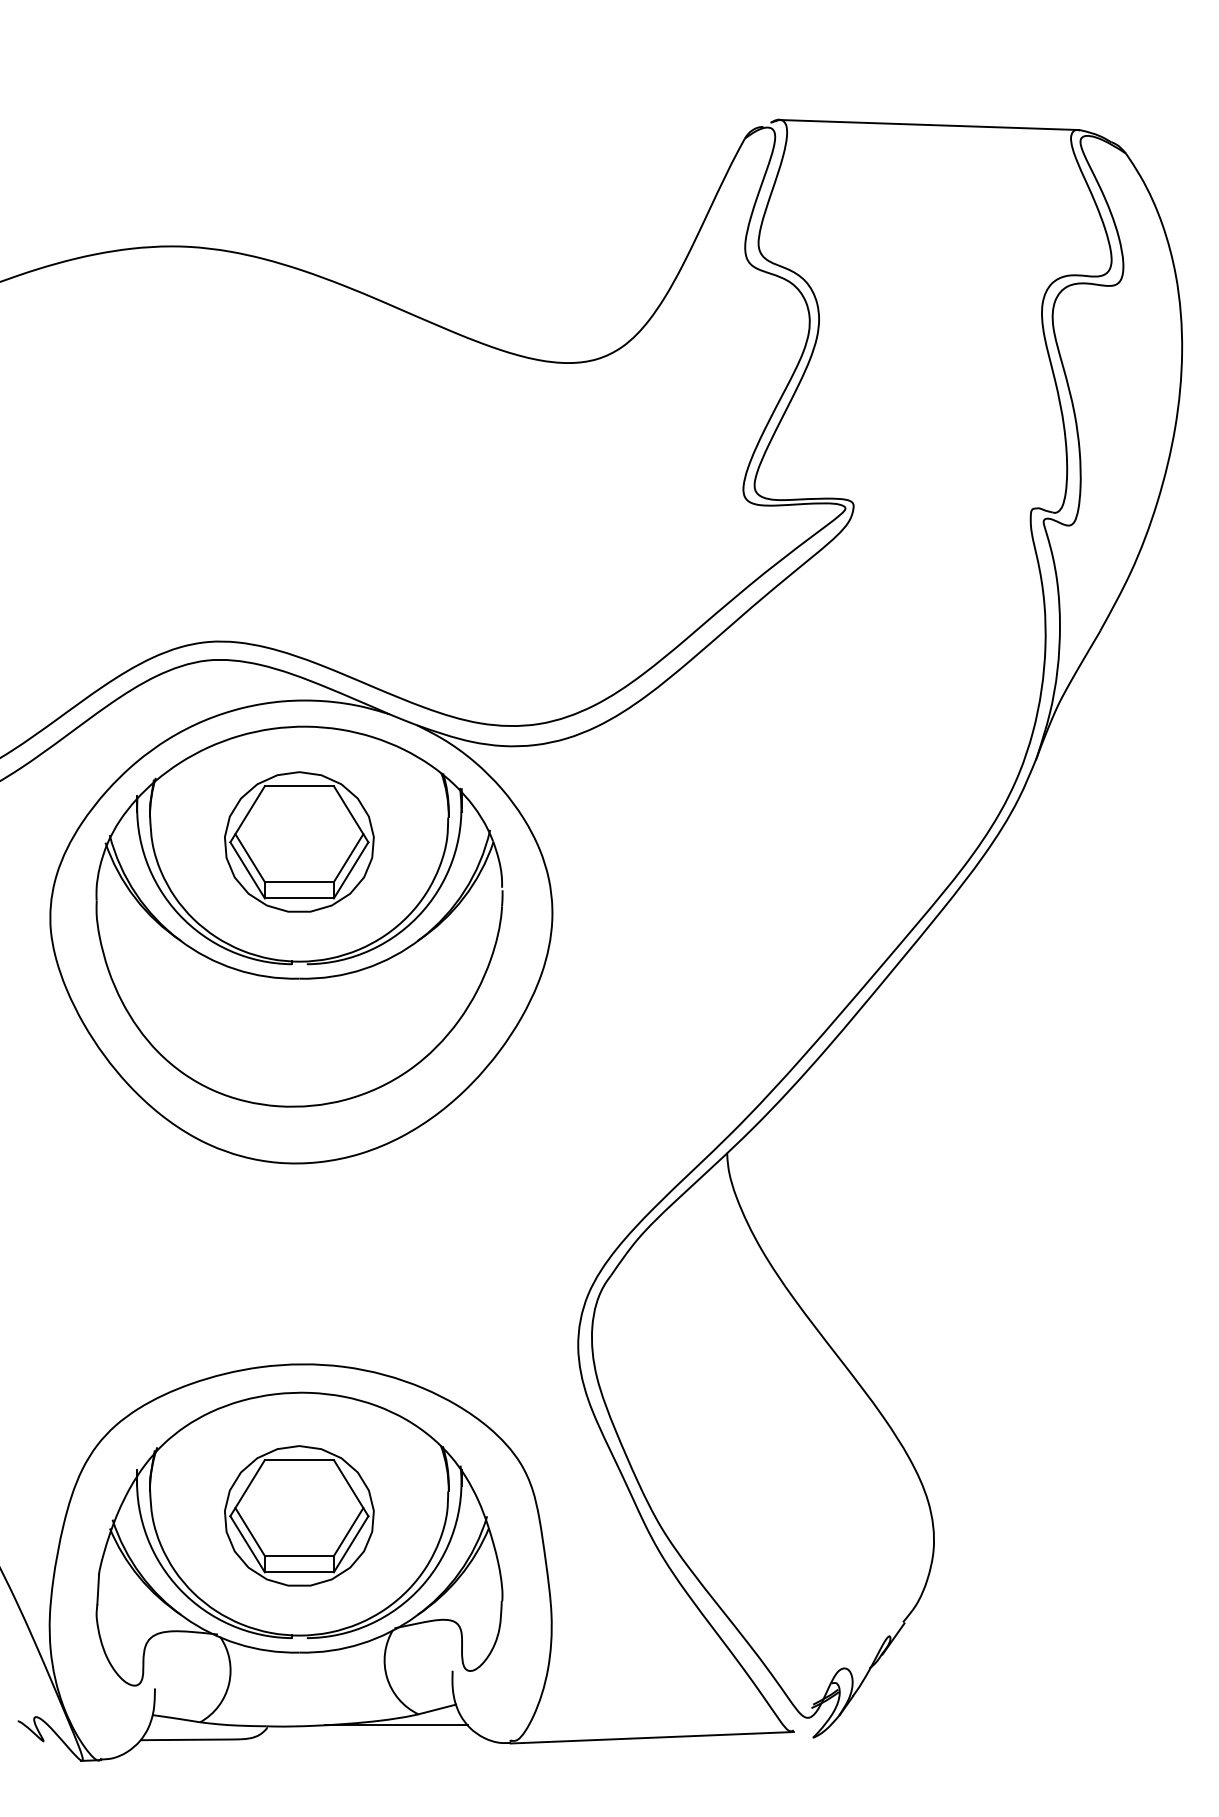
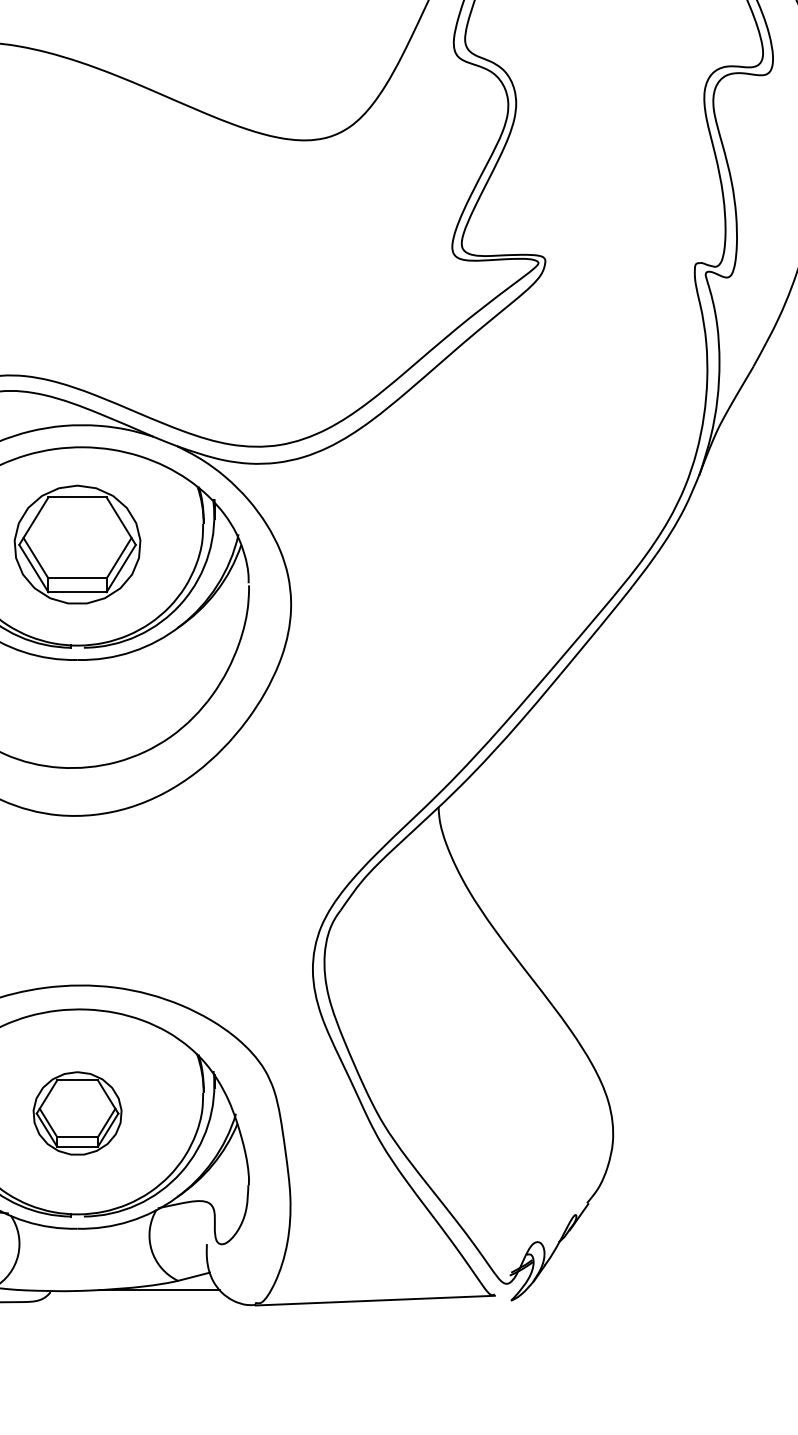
part: (299, 1515) -> (77, 1113), size x0.7

